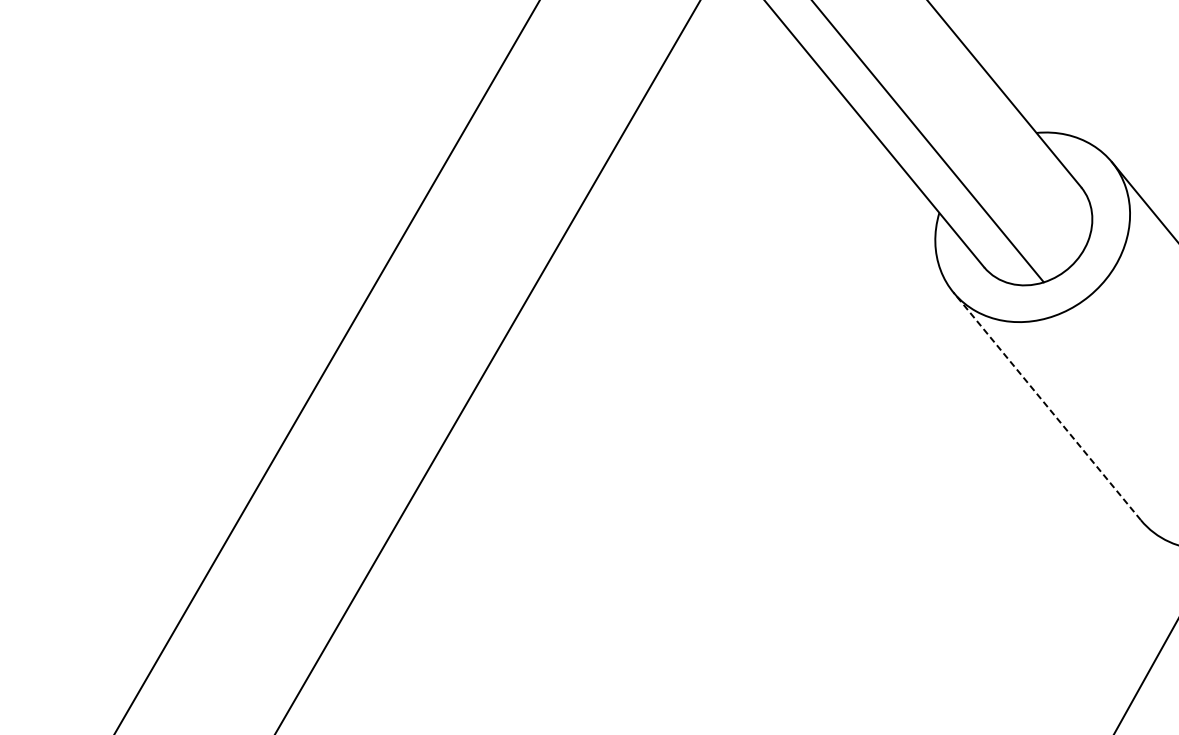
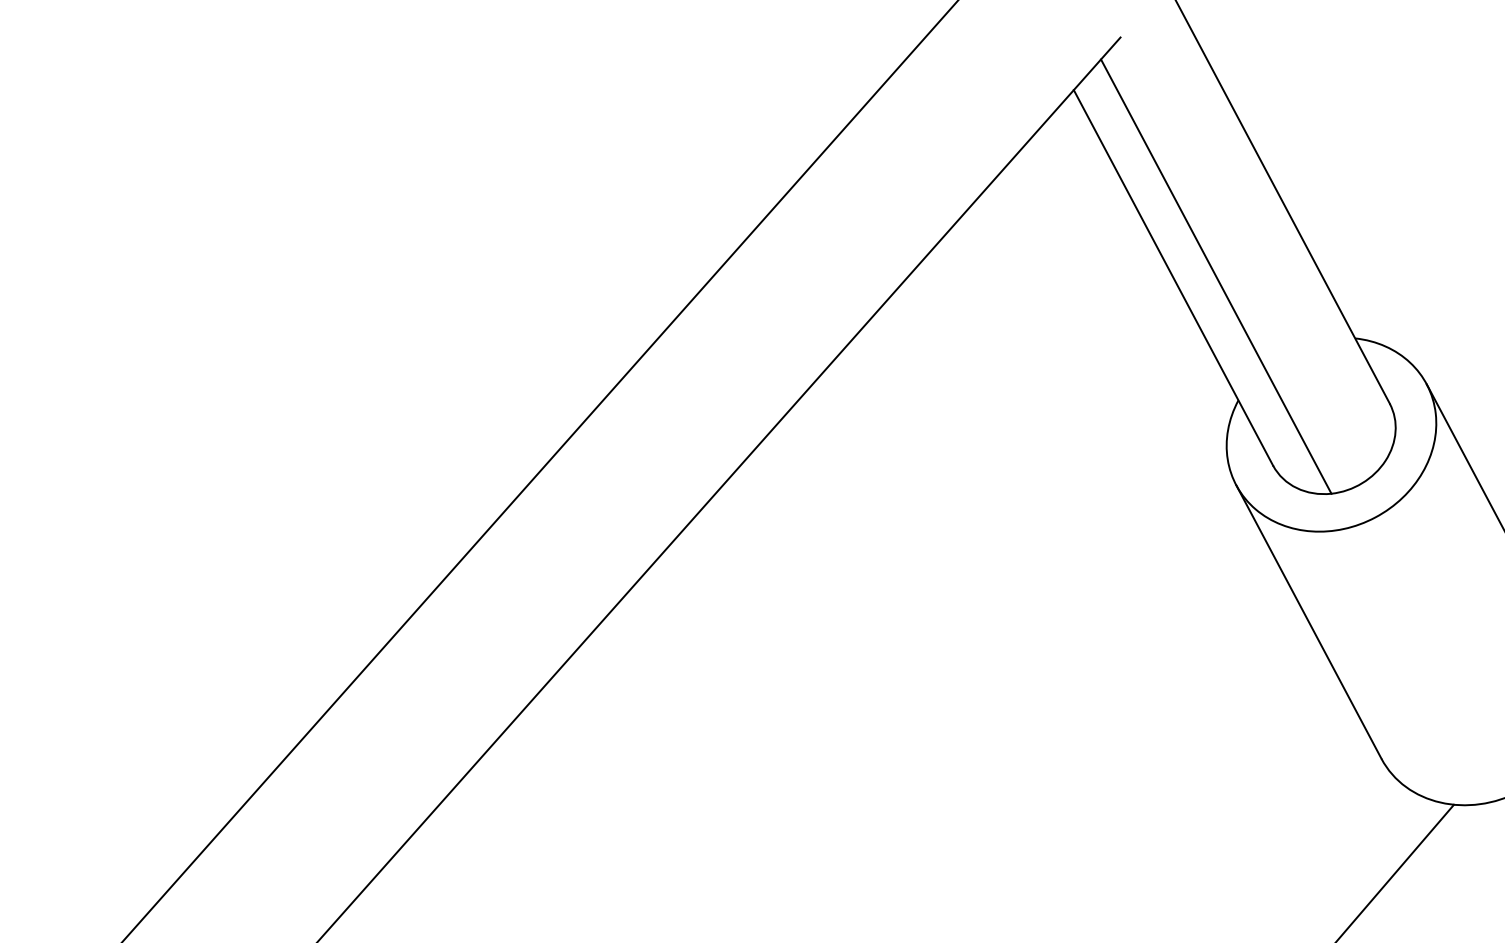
line: (1046, 406) -> (1308, 622), dashed -> solid

